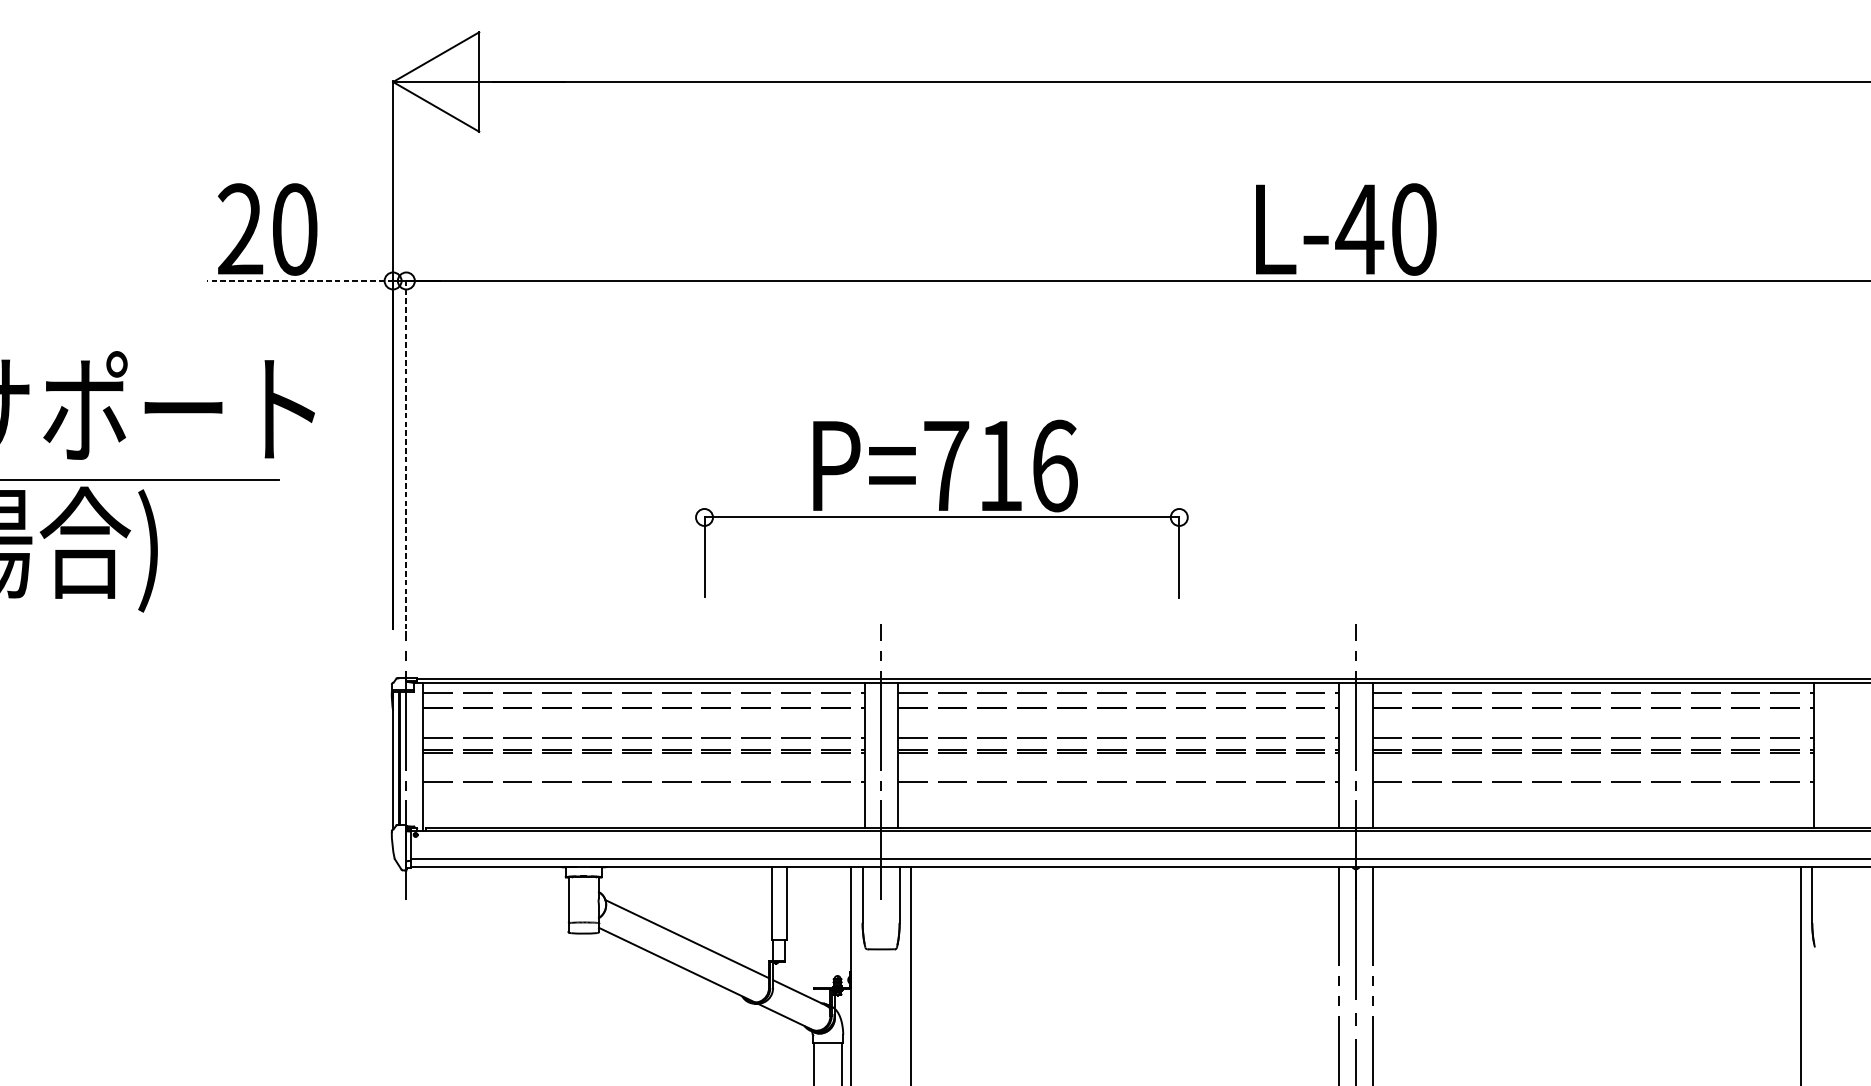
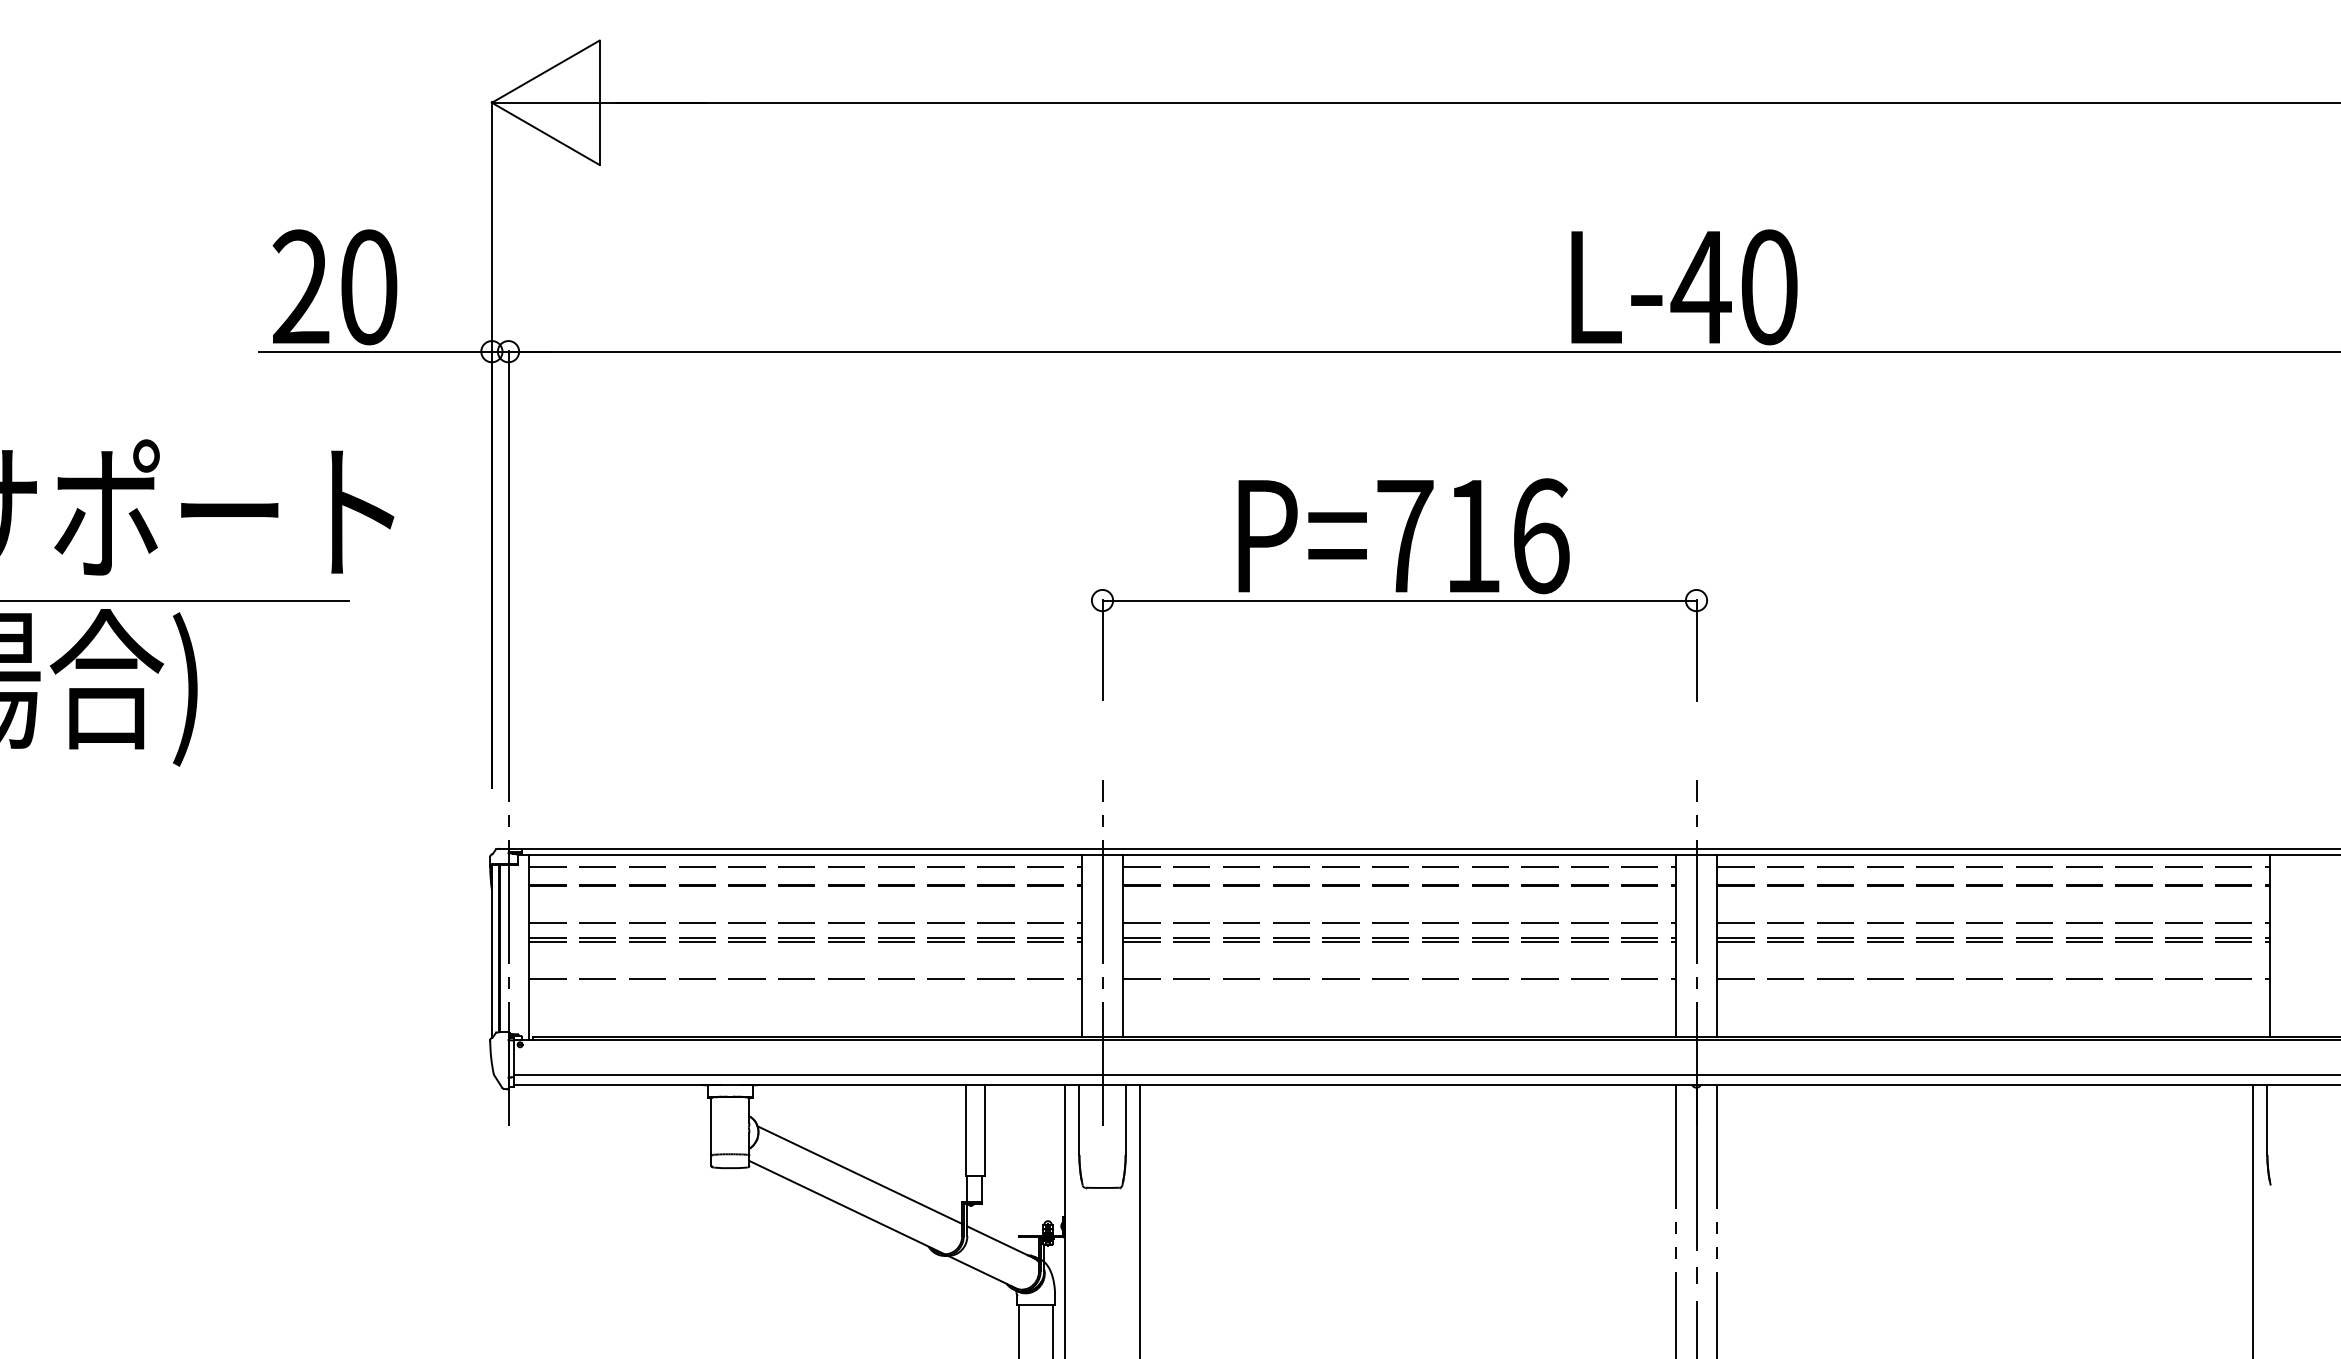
line: (300, 280) -> (375, 351), dashed -> solid
line: (406, 454) -> (508, 568), dashed -> solid
part: (941, 508) -> (1399, 589), moved

